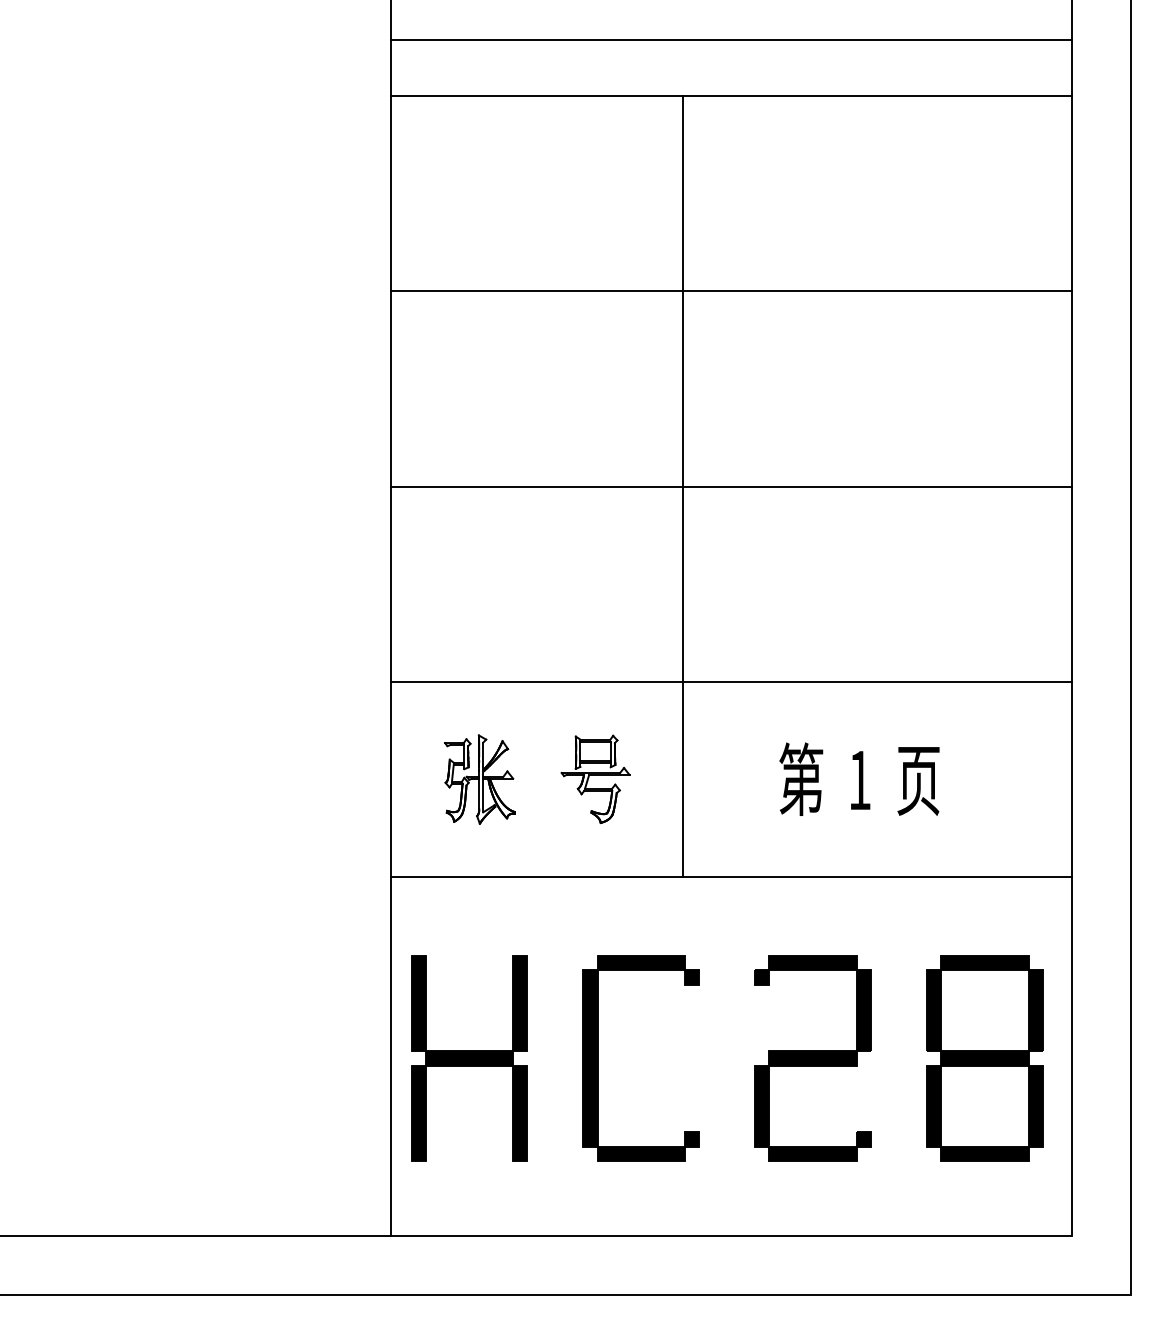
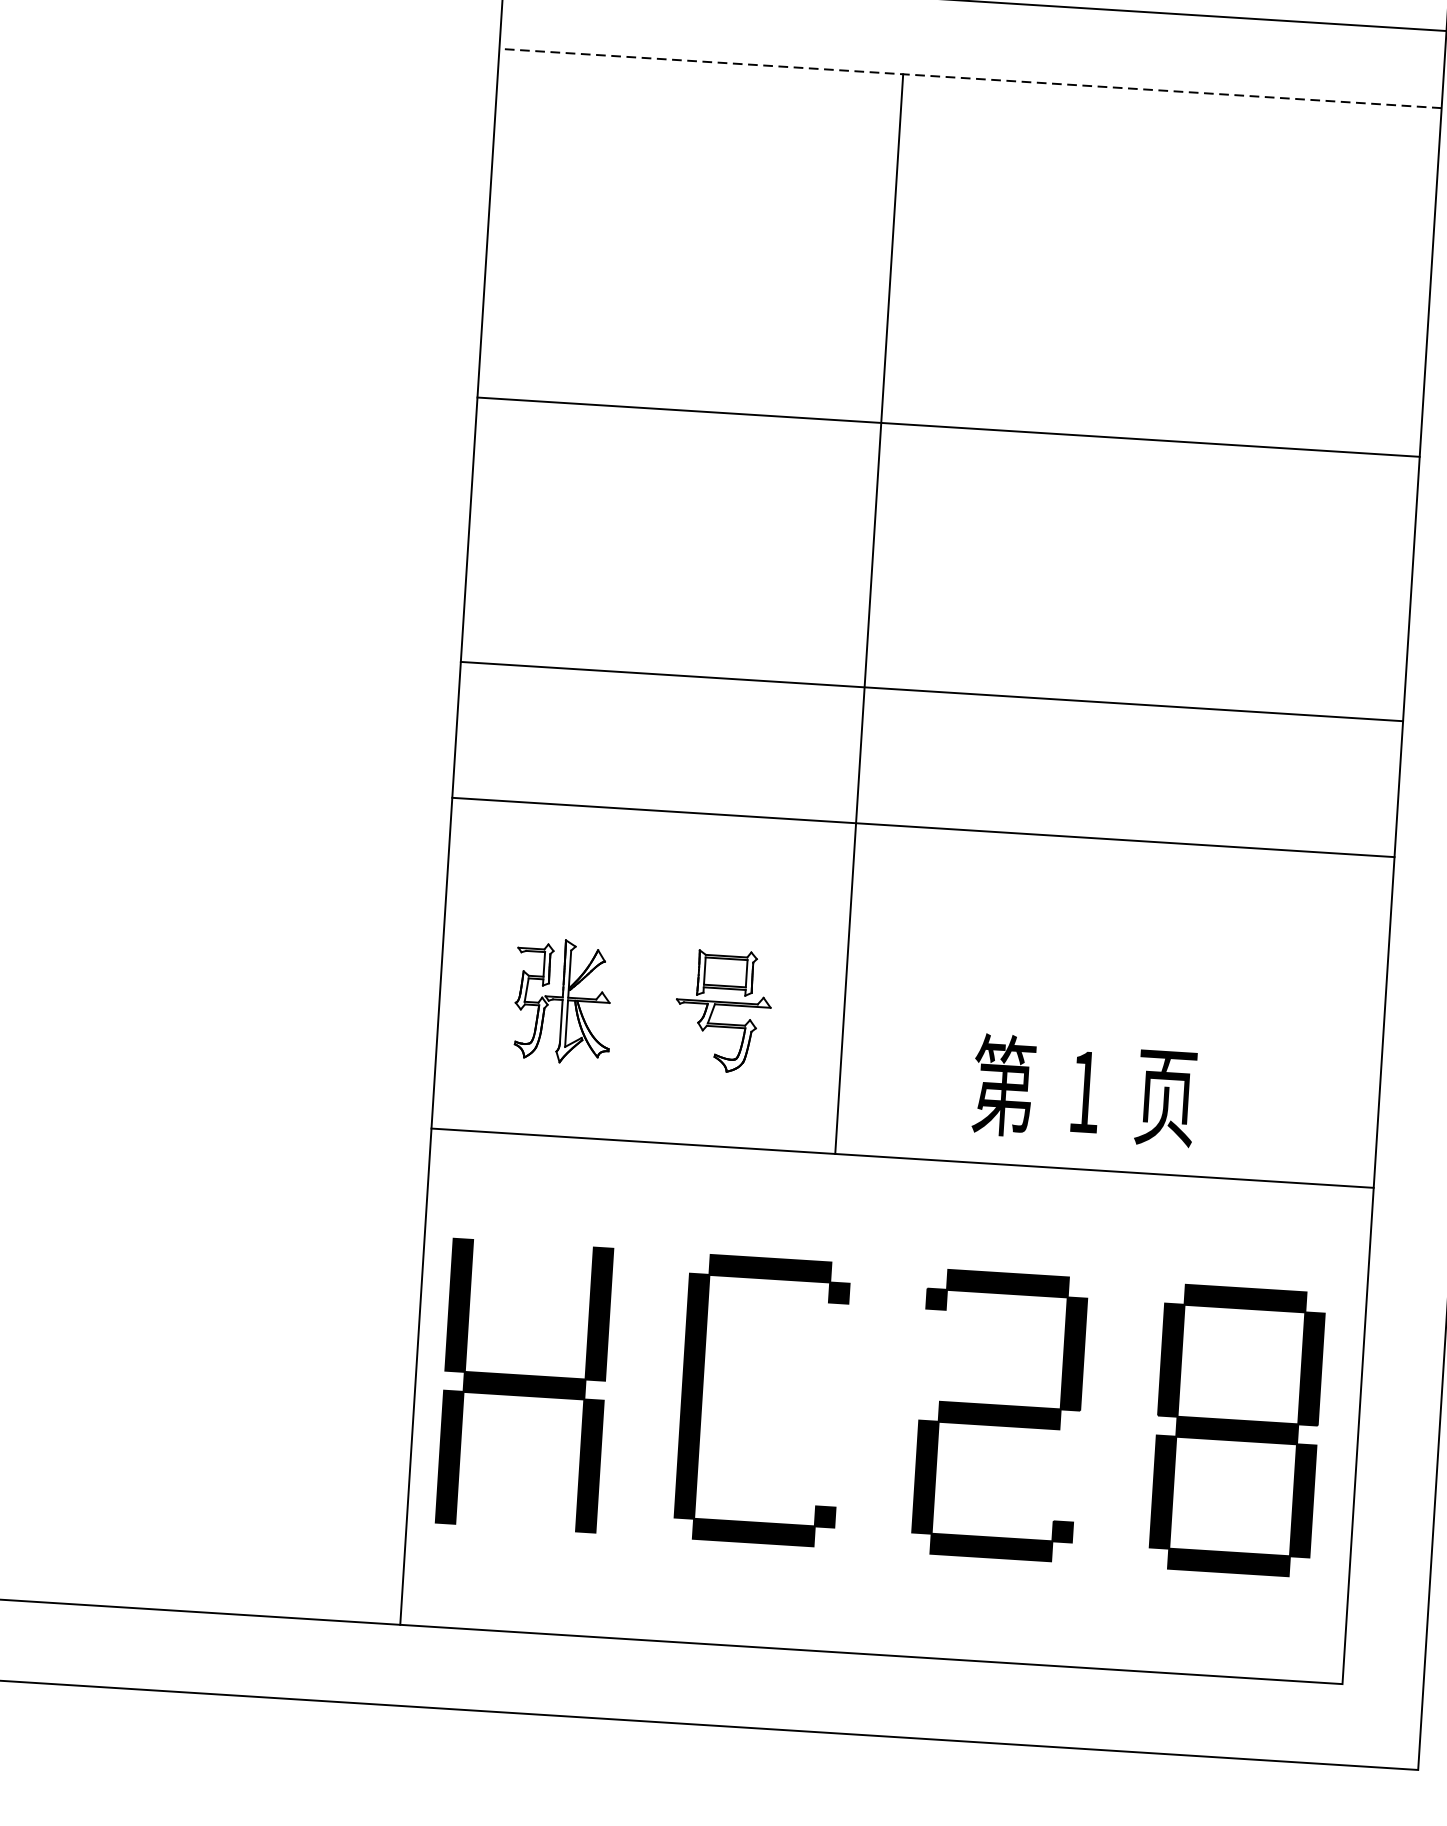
line: (731, 95) -> (970, 78), solid -> dashed
line: (731, 291) -> (948, 427), moved
line: (731, 486) -> (931, 691), moved
line: (731, 681) -> (923, 826), moved
text: (859, 778) -> (1084, 1089), moved

